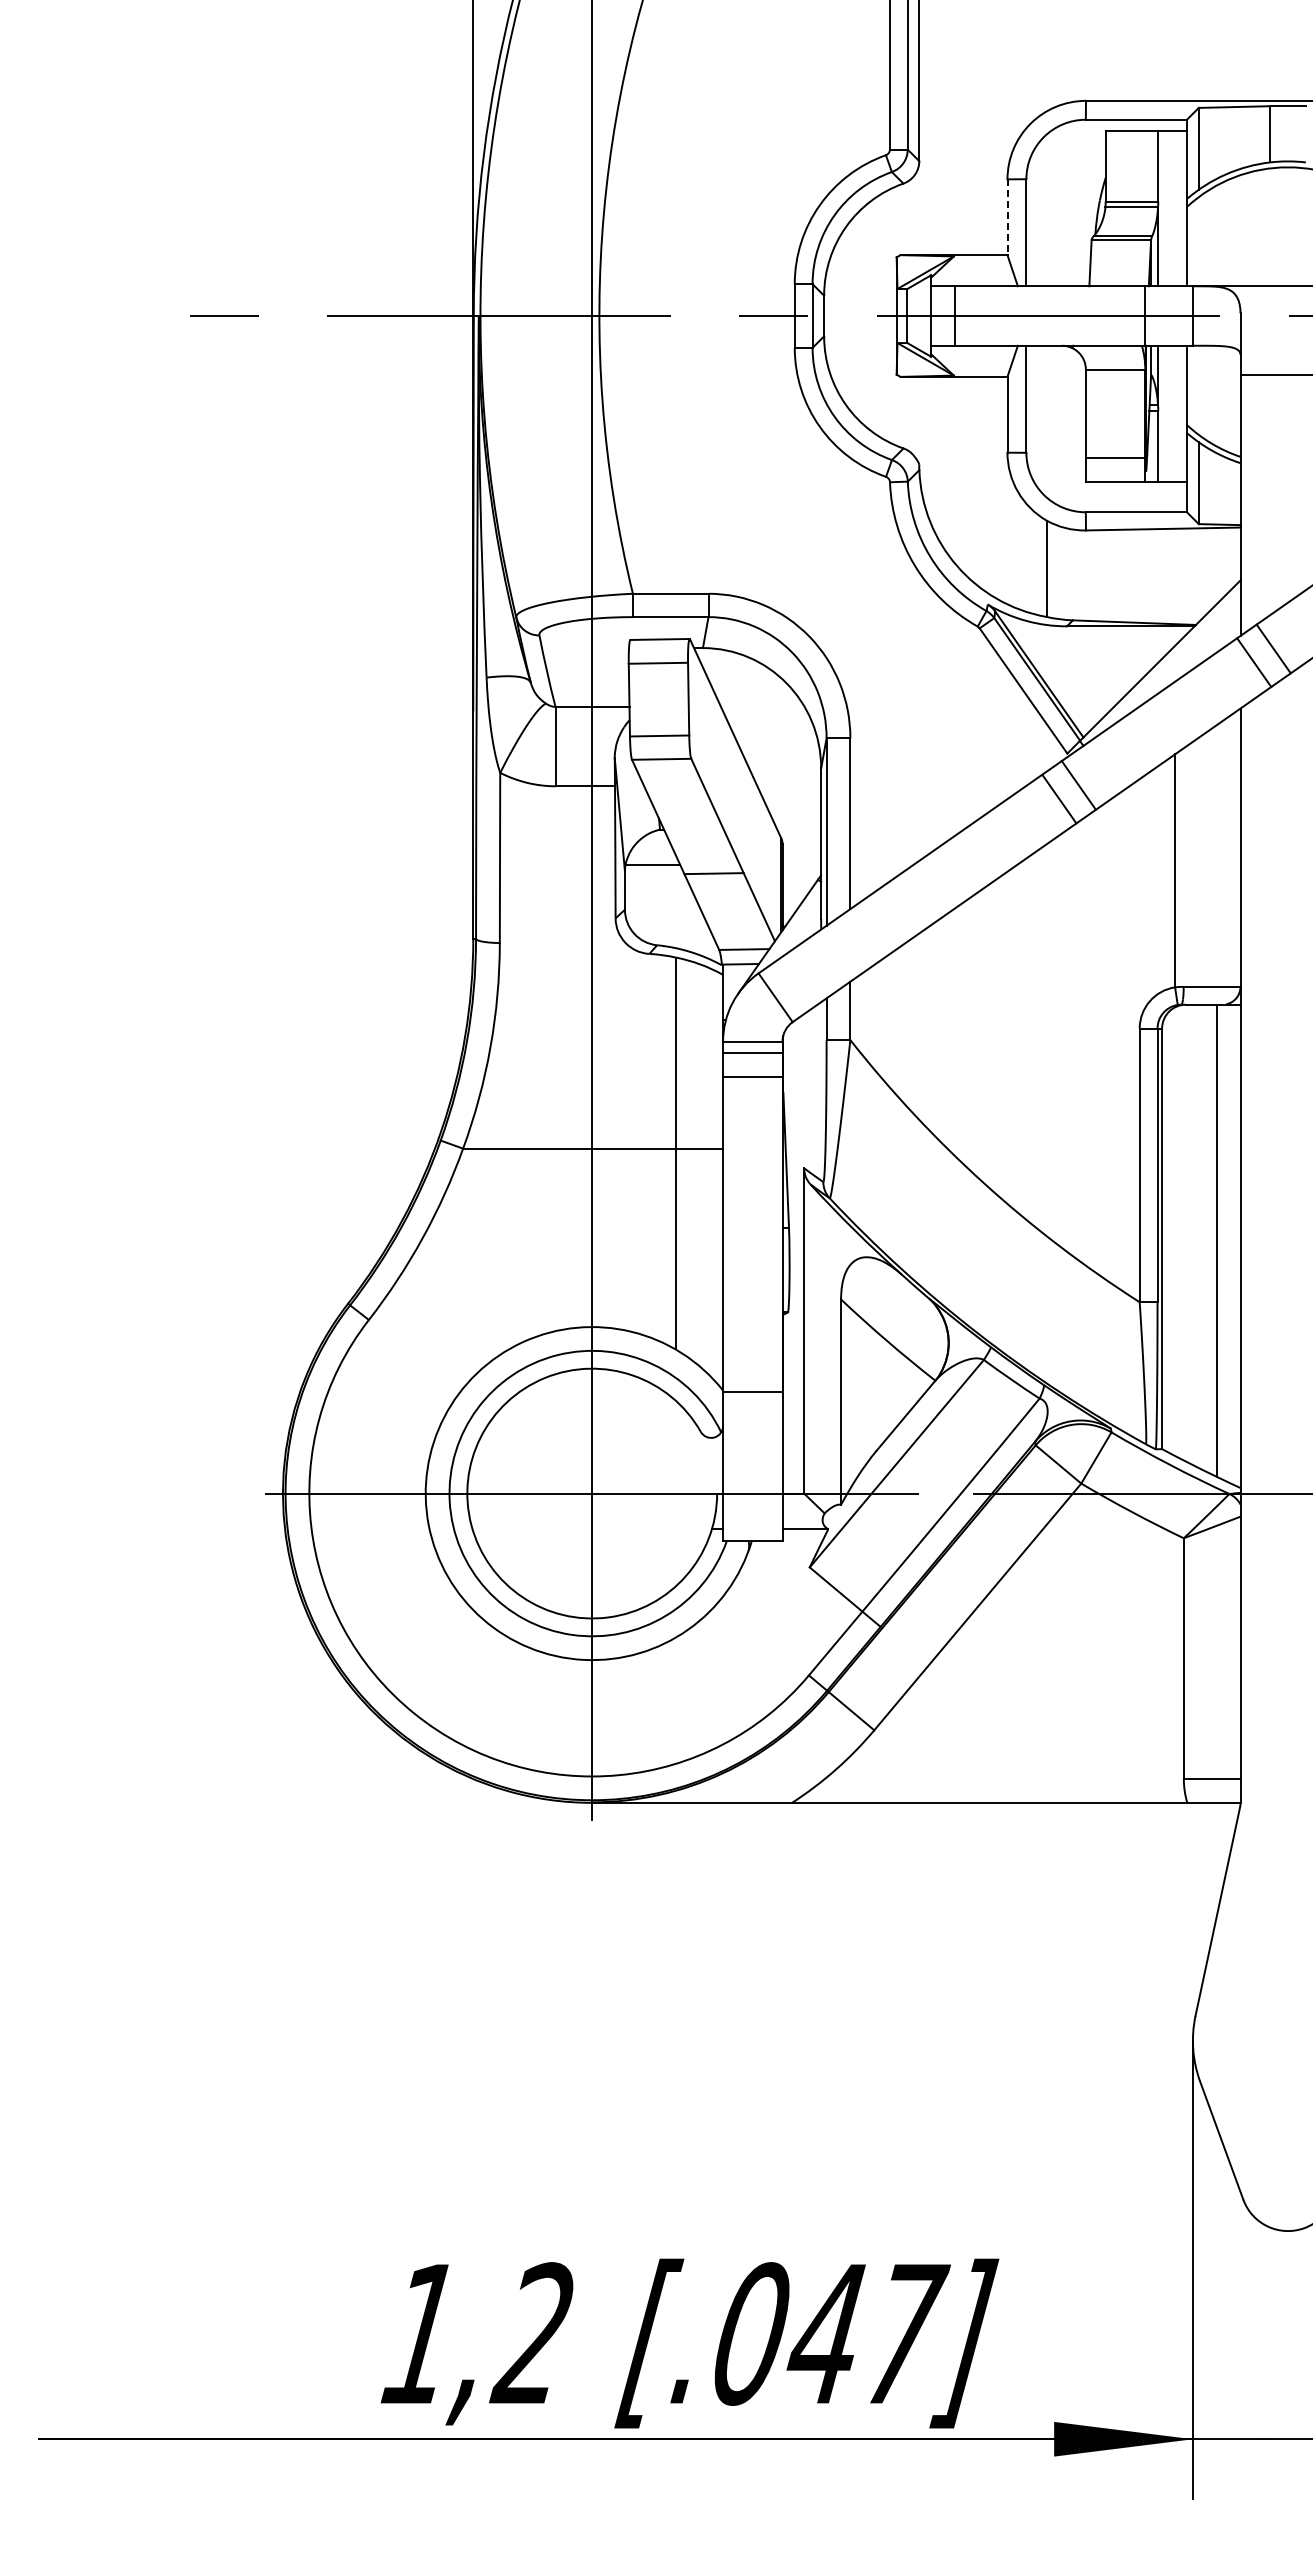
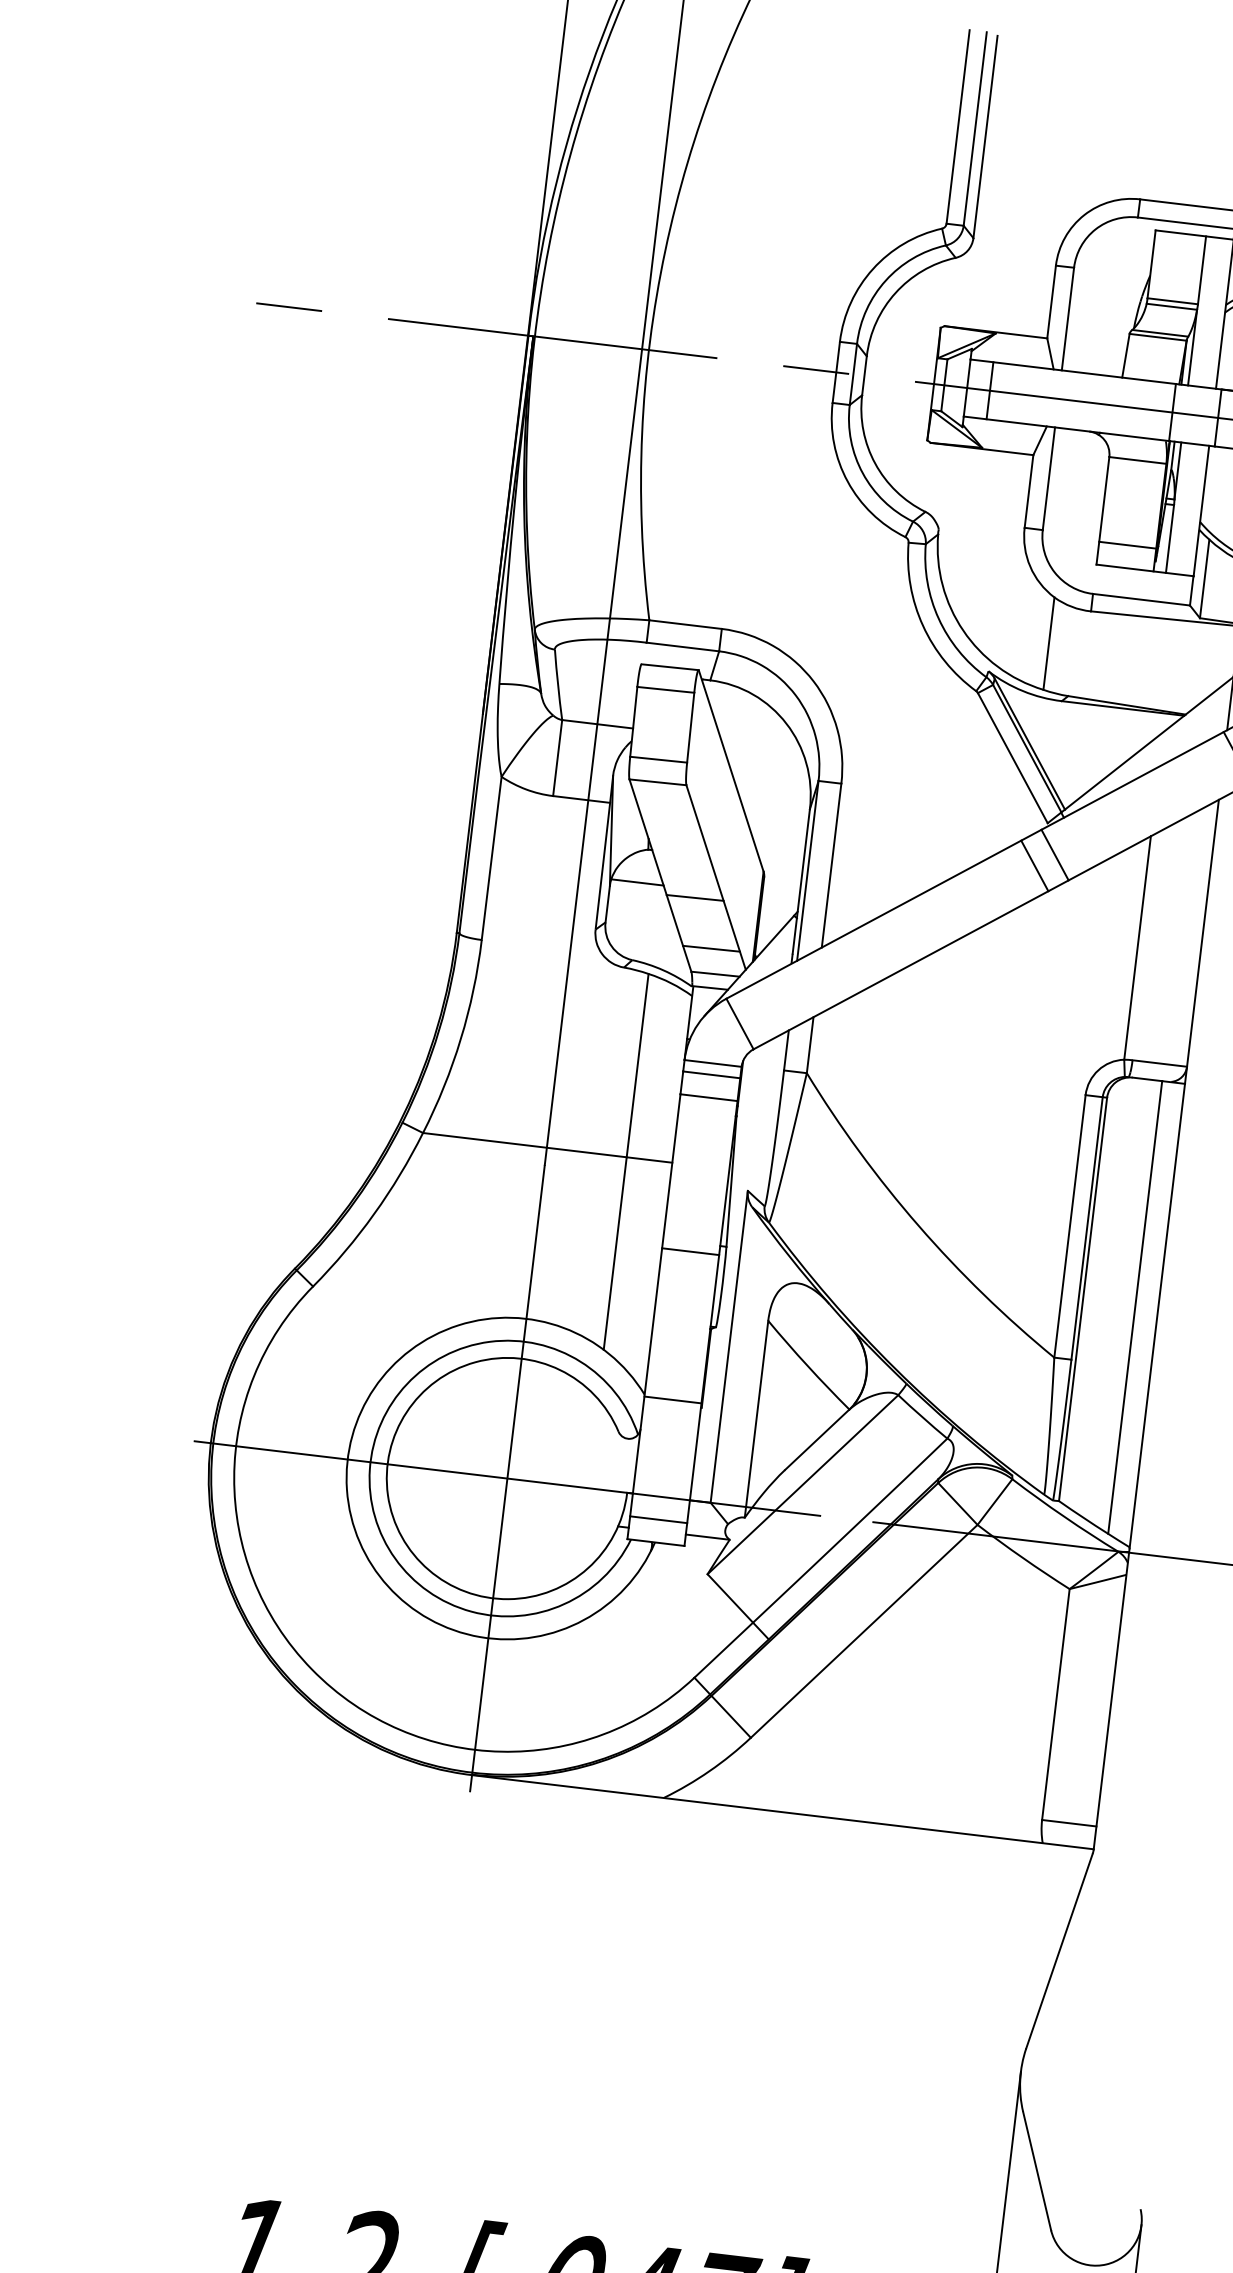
line: (1007, 217) -> (1051, 302), dashed -> solid
line: (736, 923) -> (710, 948), added
line: (752, 1237) -> (690, 1251), added
line: (752, 1517) -> (658, 1519), added

